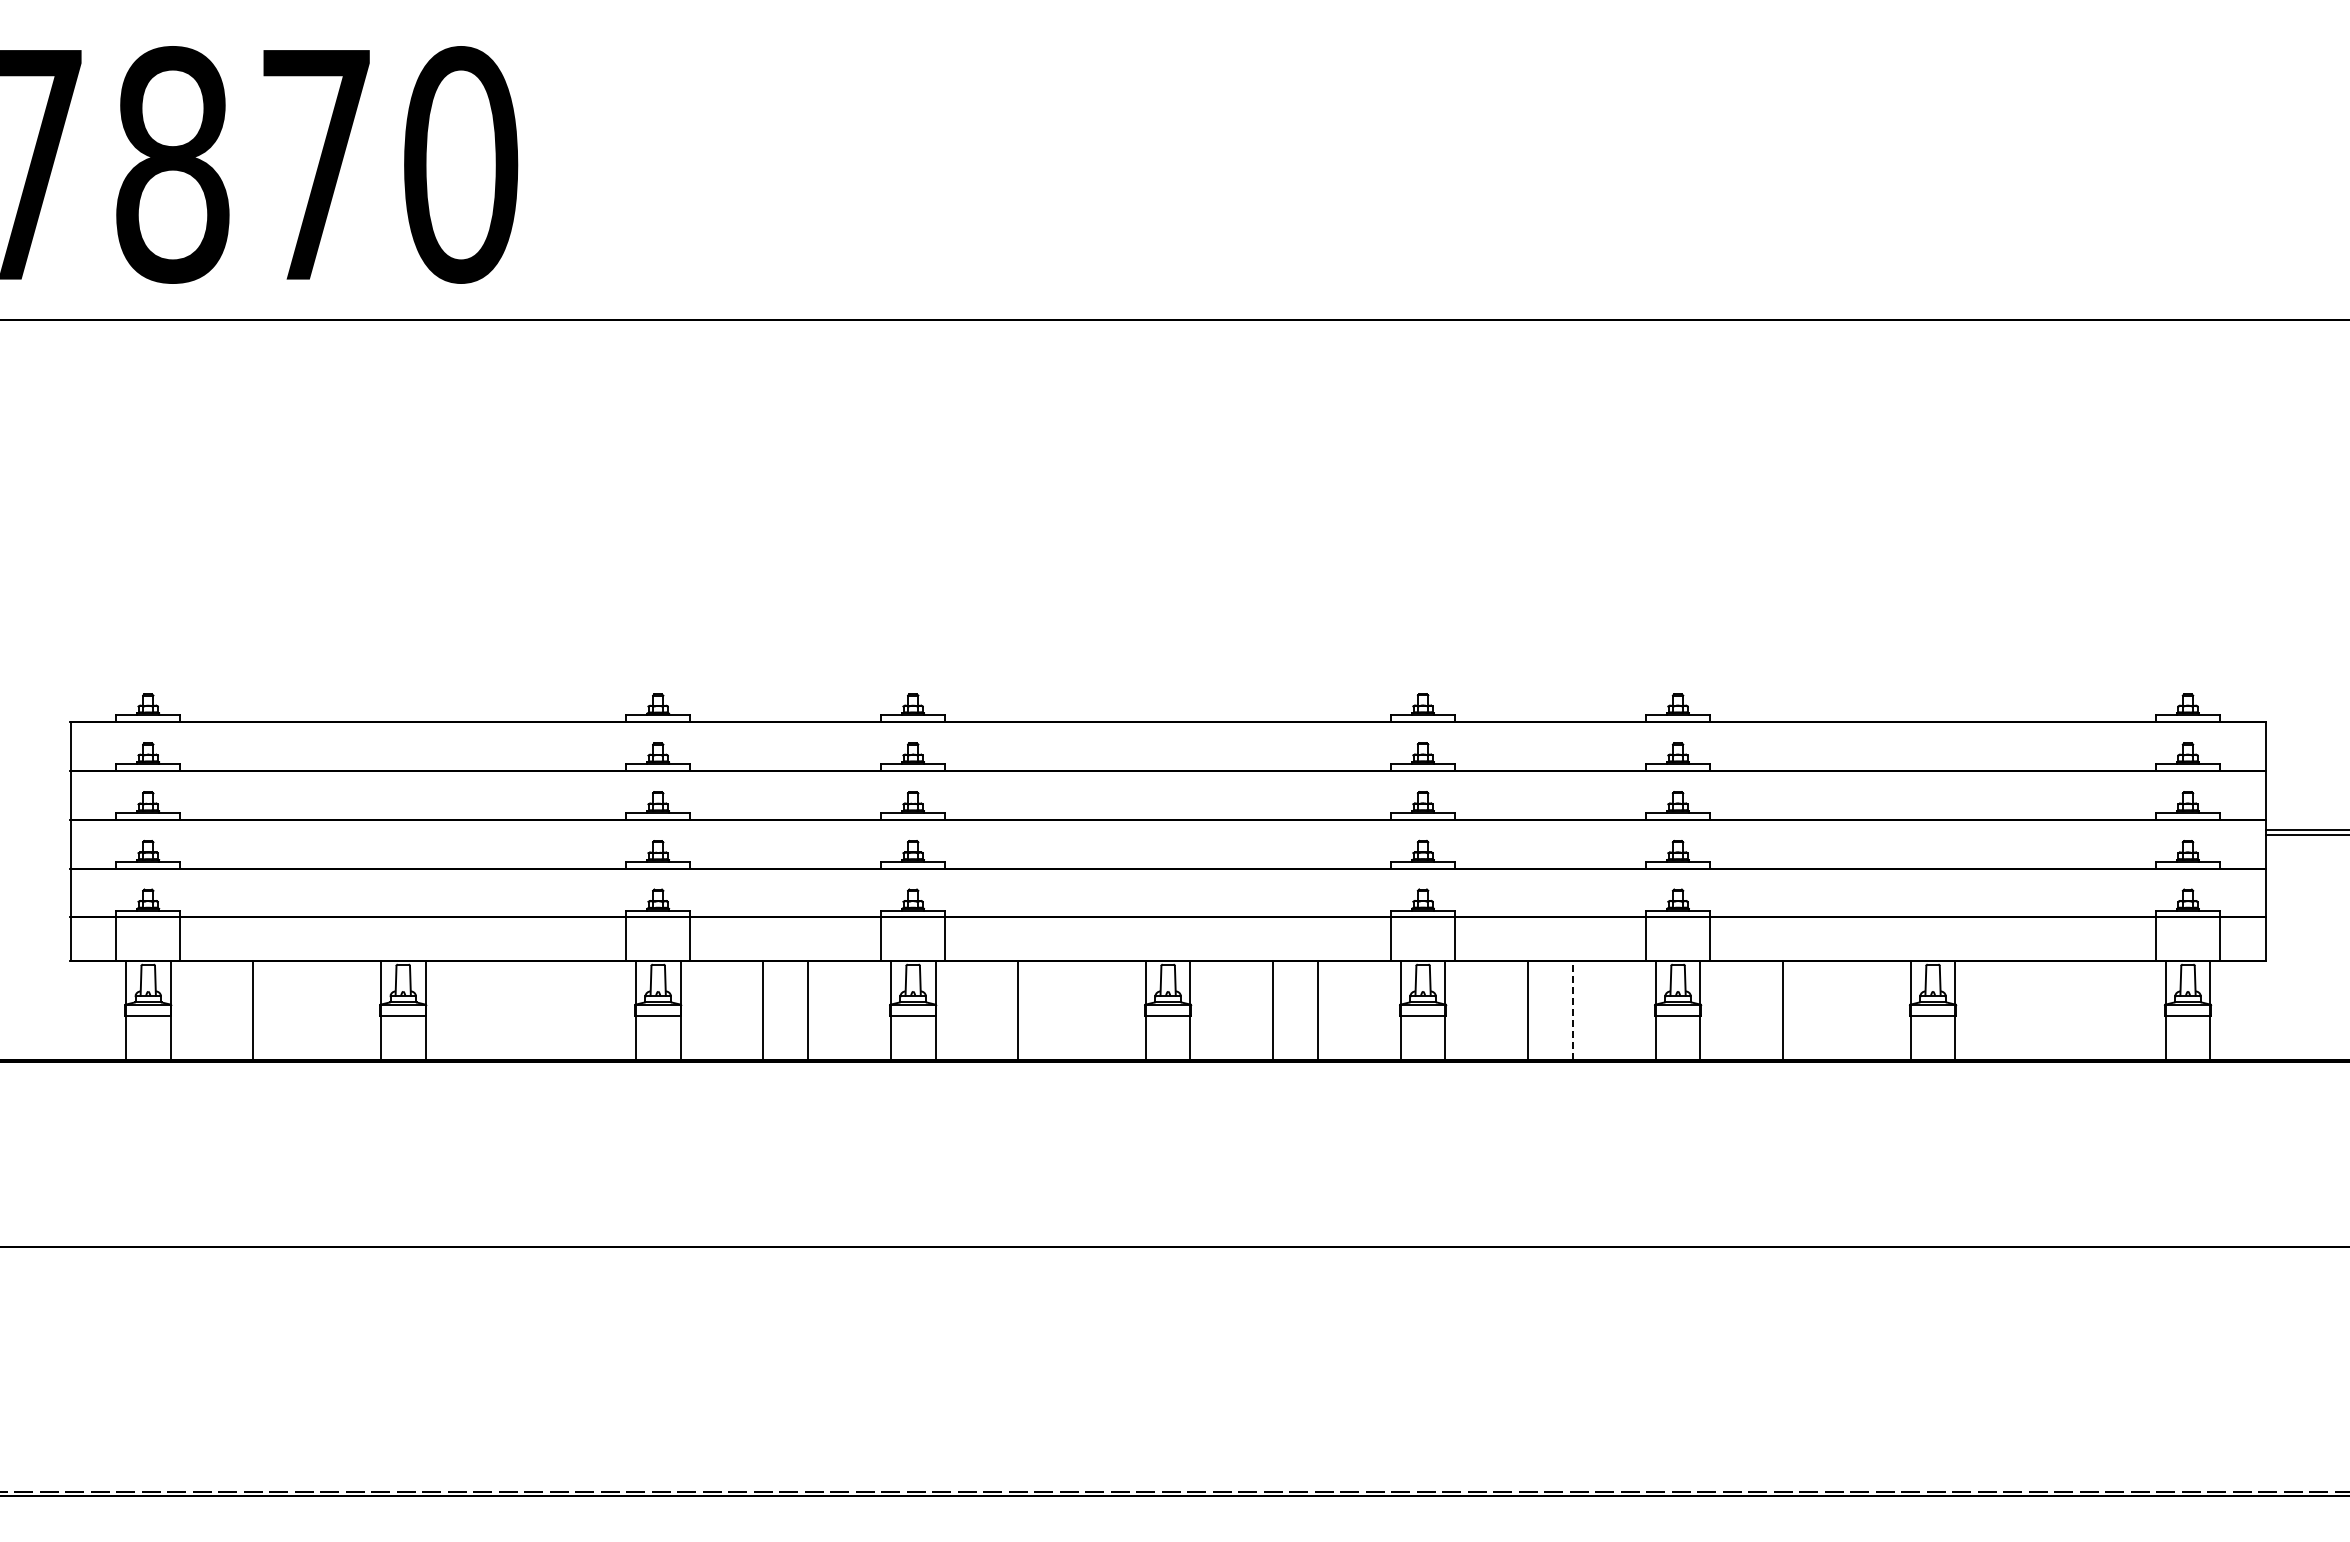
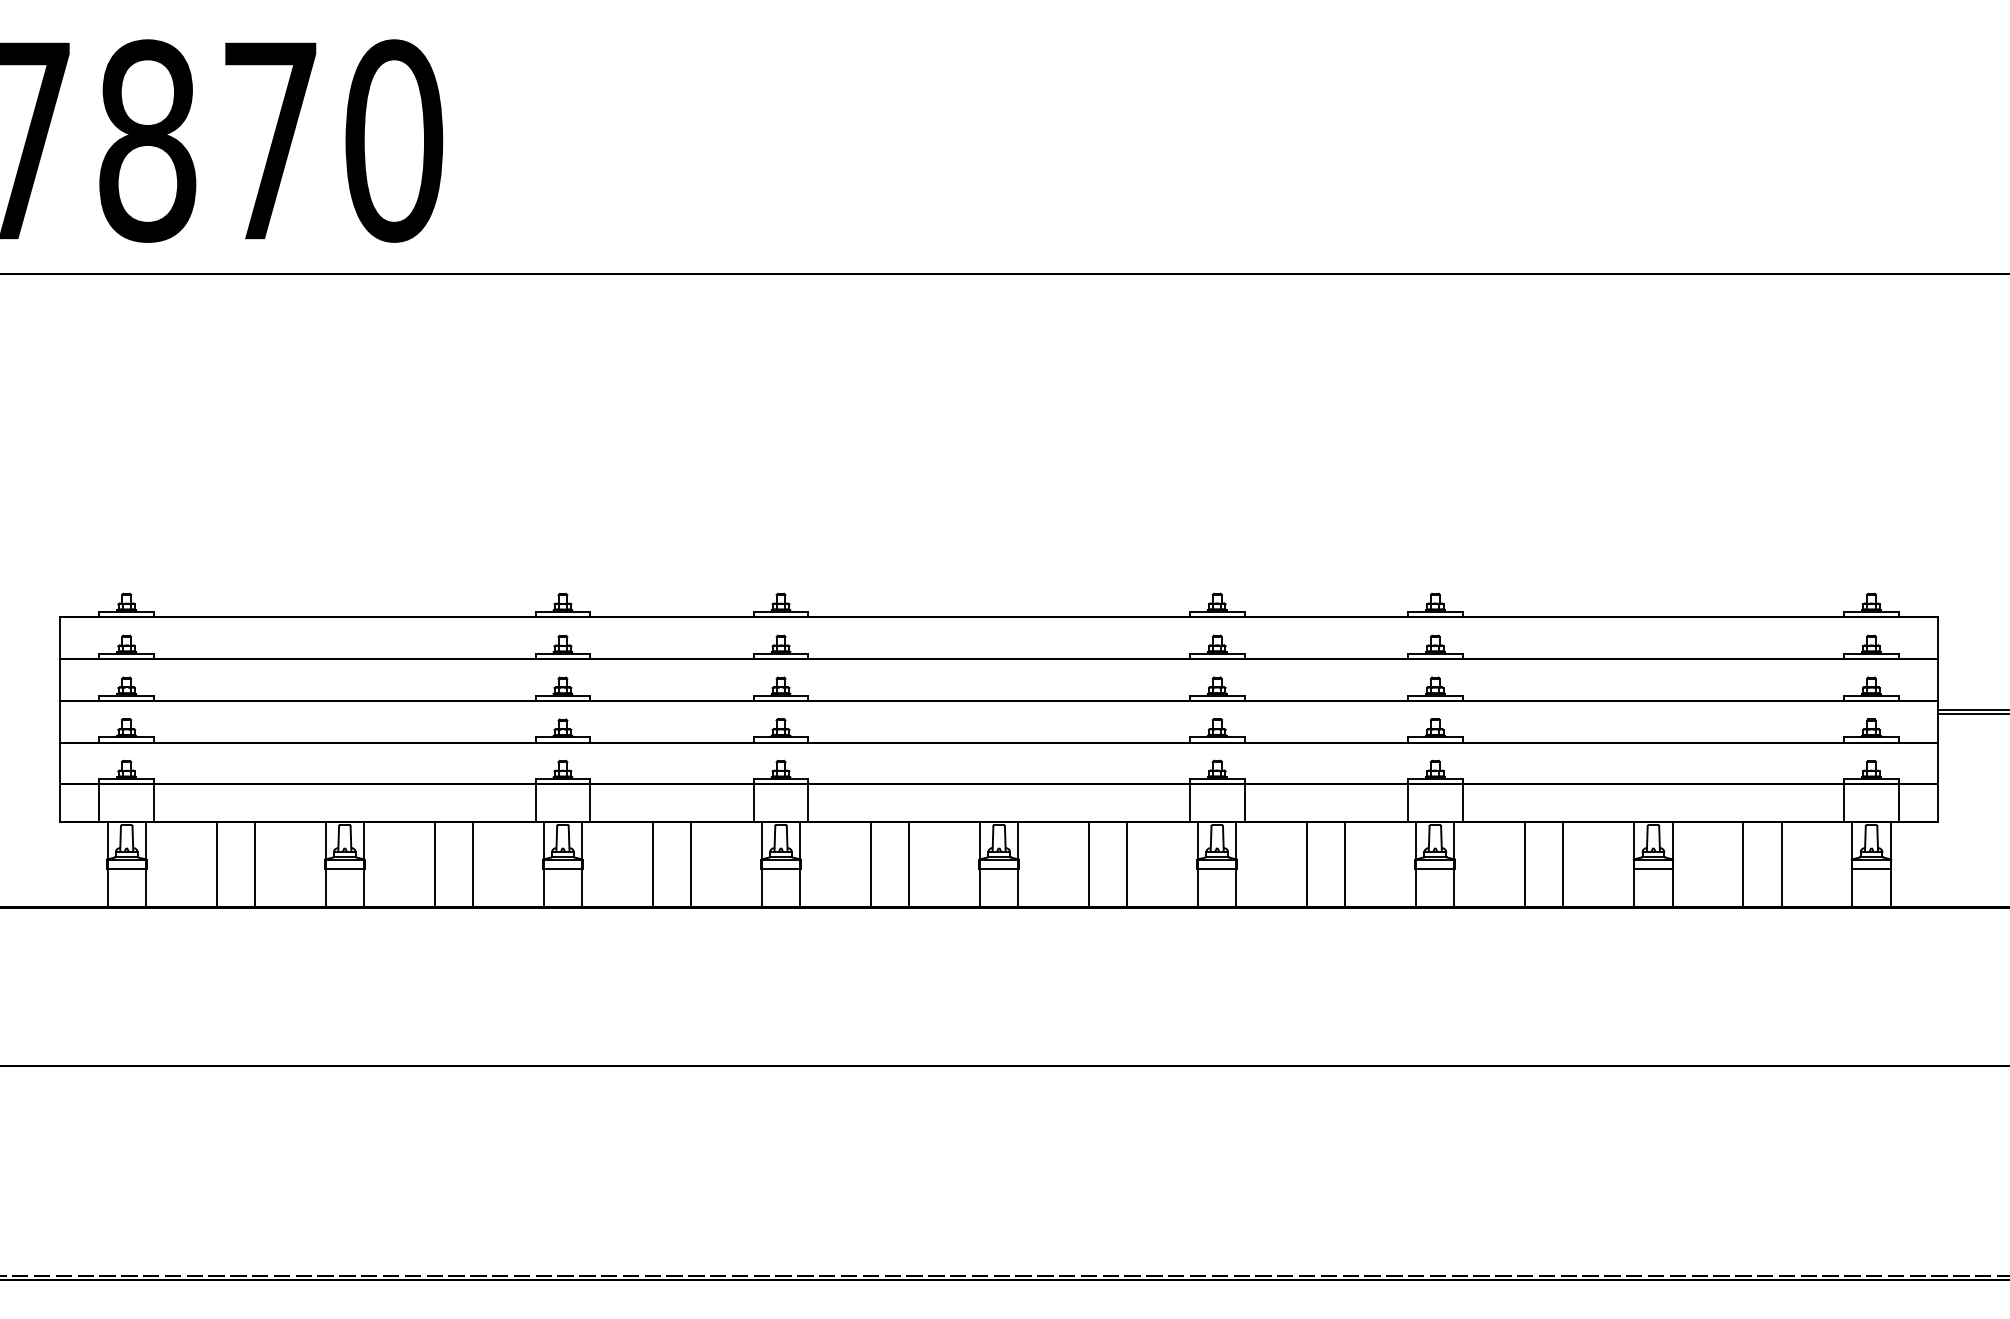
line: (298, 1010) -> (255, 864), added
line: (508, 1010) -> (434, 864), added
line: (553, 1010) -> (473, 864), added
line: (1062, 1010) -> (908, 864), added
line: (1572, 1010) -> (1345, 864), dashed -> solid
line: (1827, 1010) -> (1563, 864), added
line: (2038, 1010) -> (1743, 864), added
line: (2082, 1010) -> (1781, 864), added

